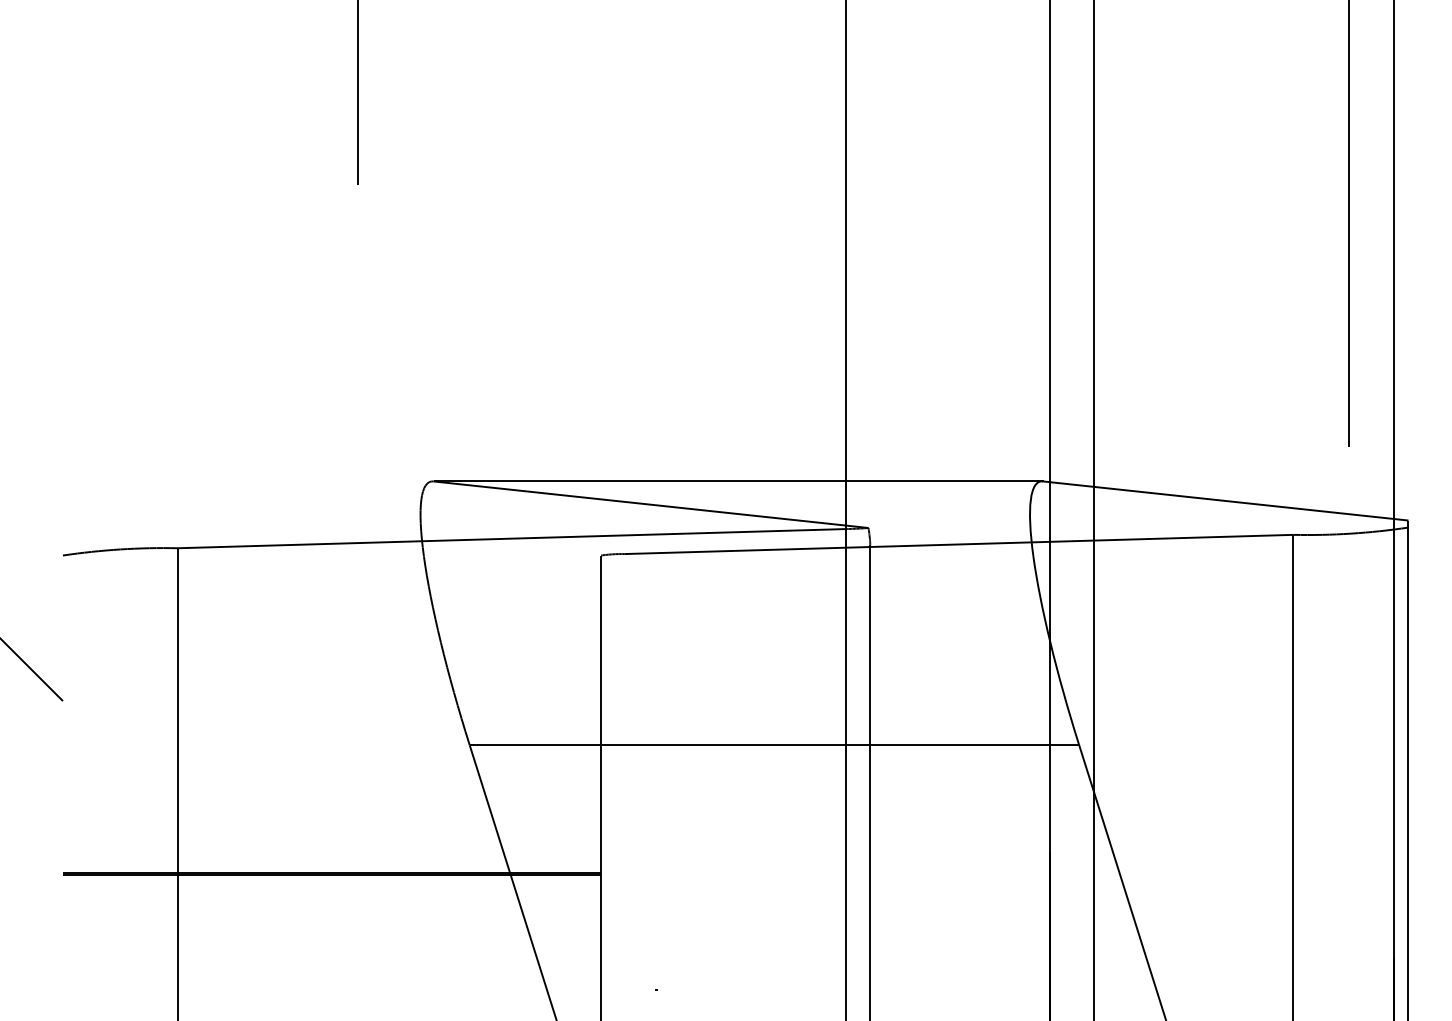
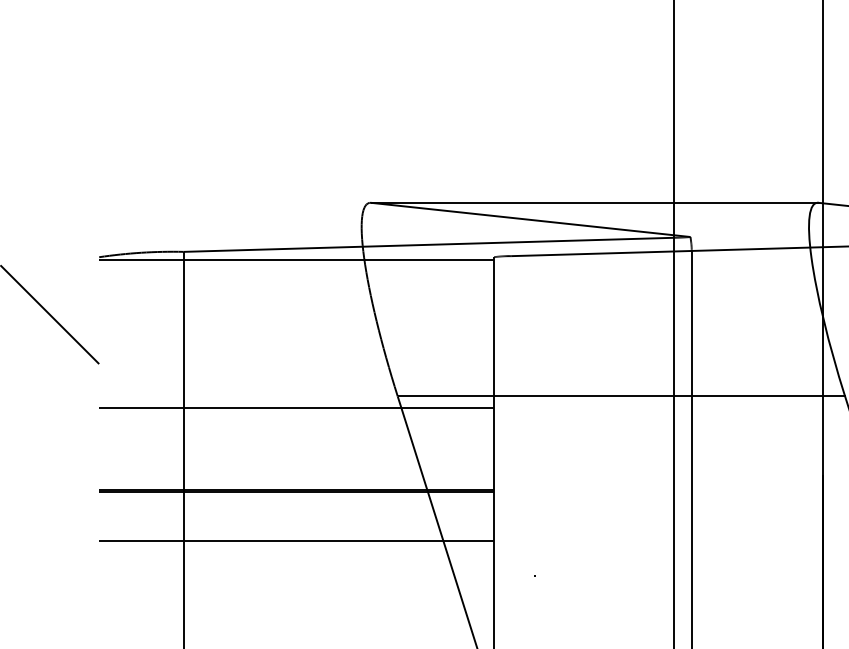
line: (331, 559) -> (296, 260), added
line: (331, 761) -> (296, 408), added
line: (331, 941) -> (296, 540), added

